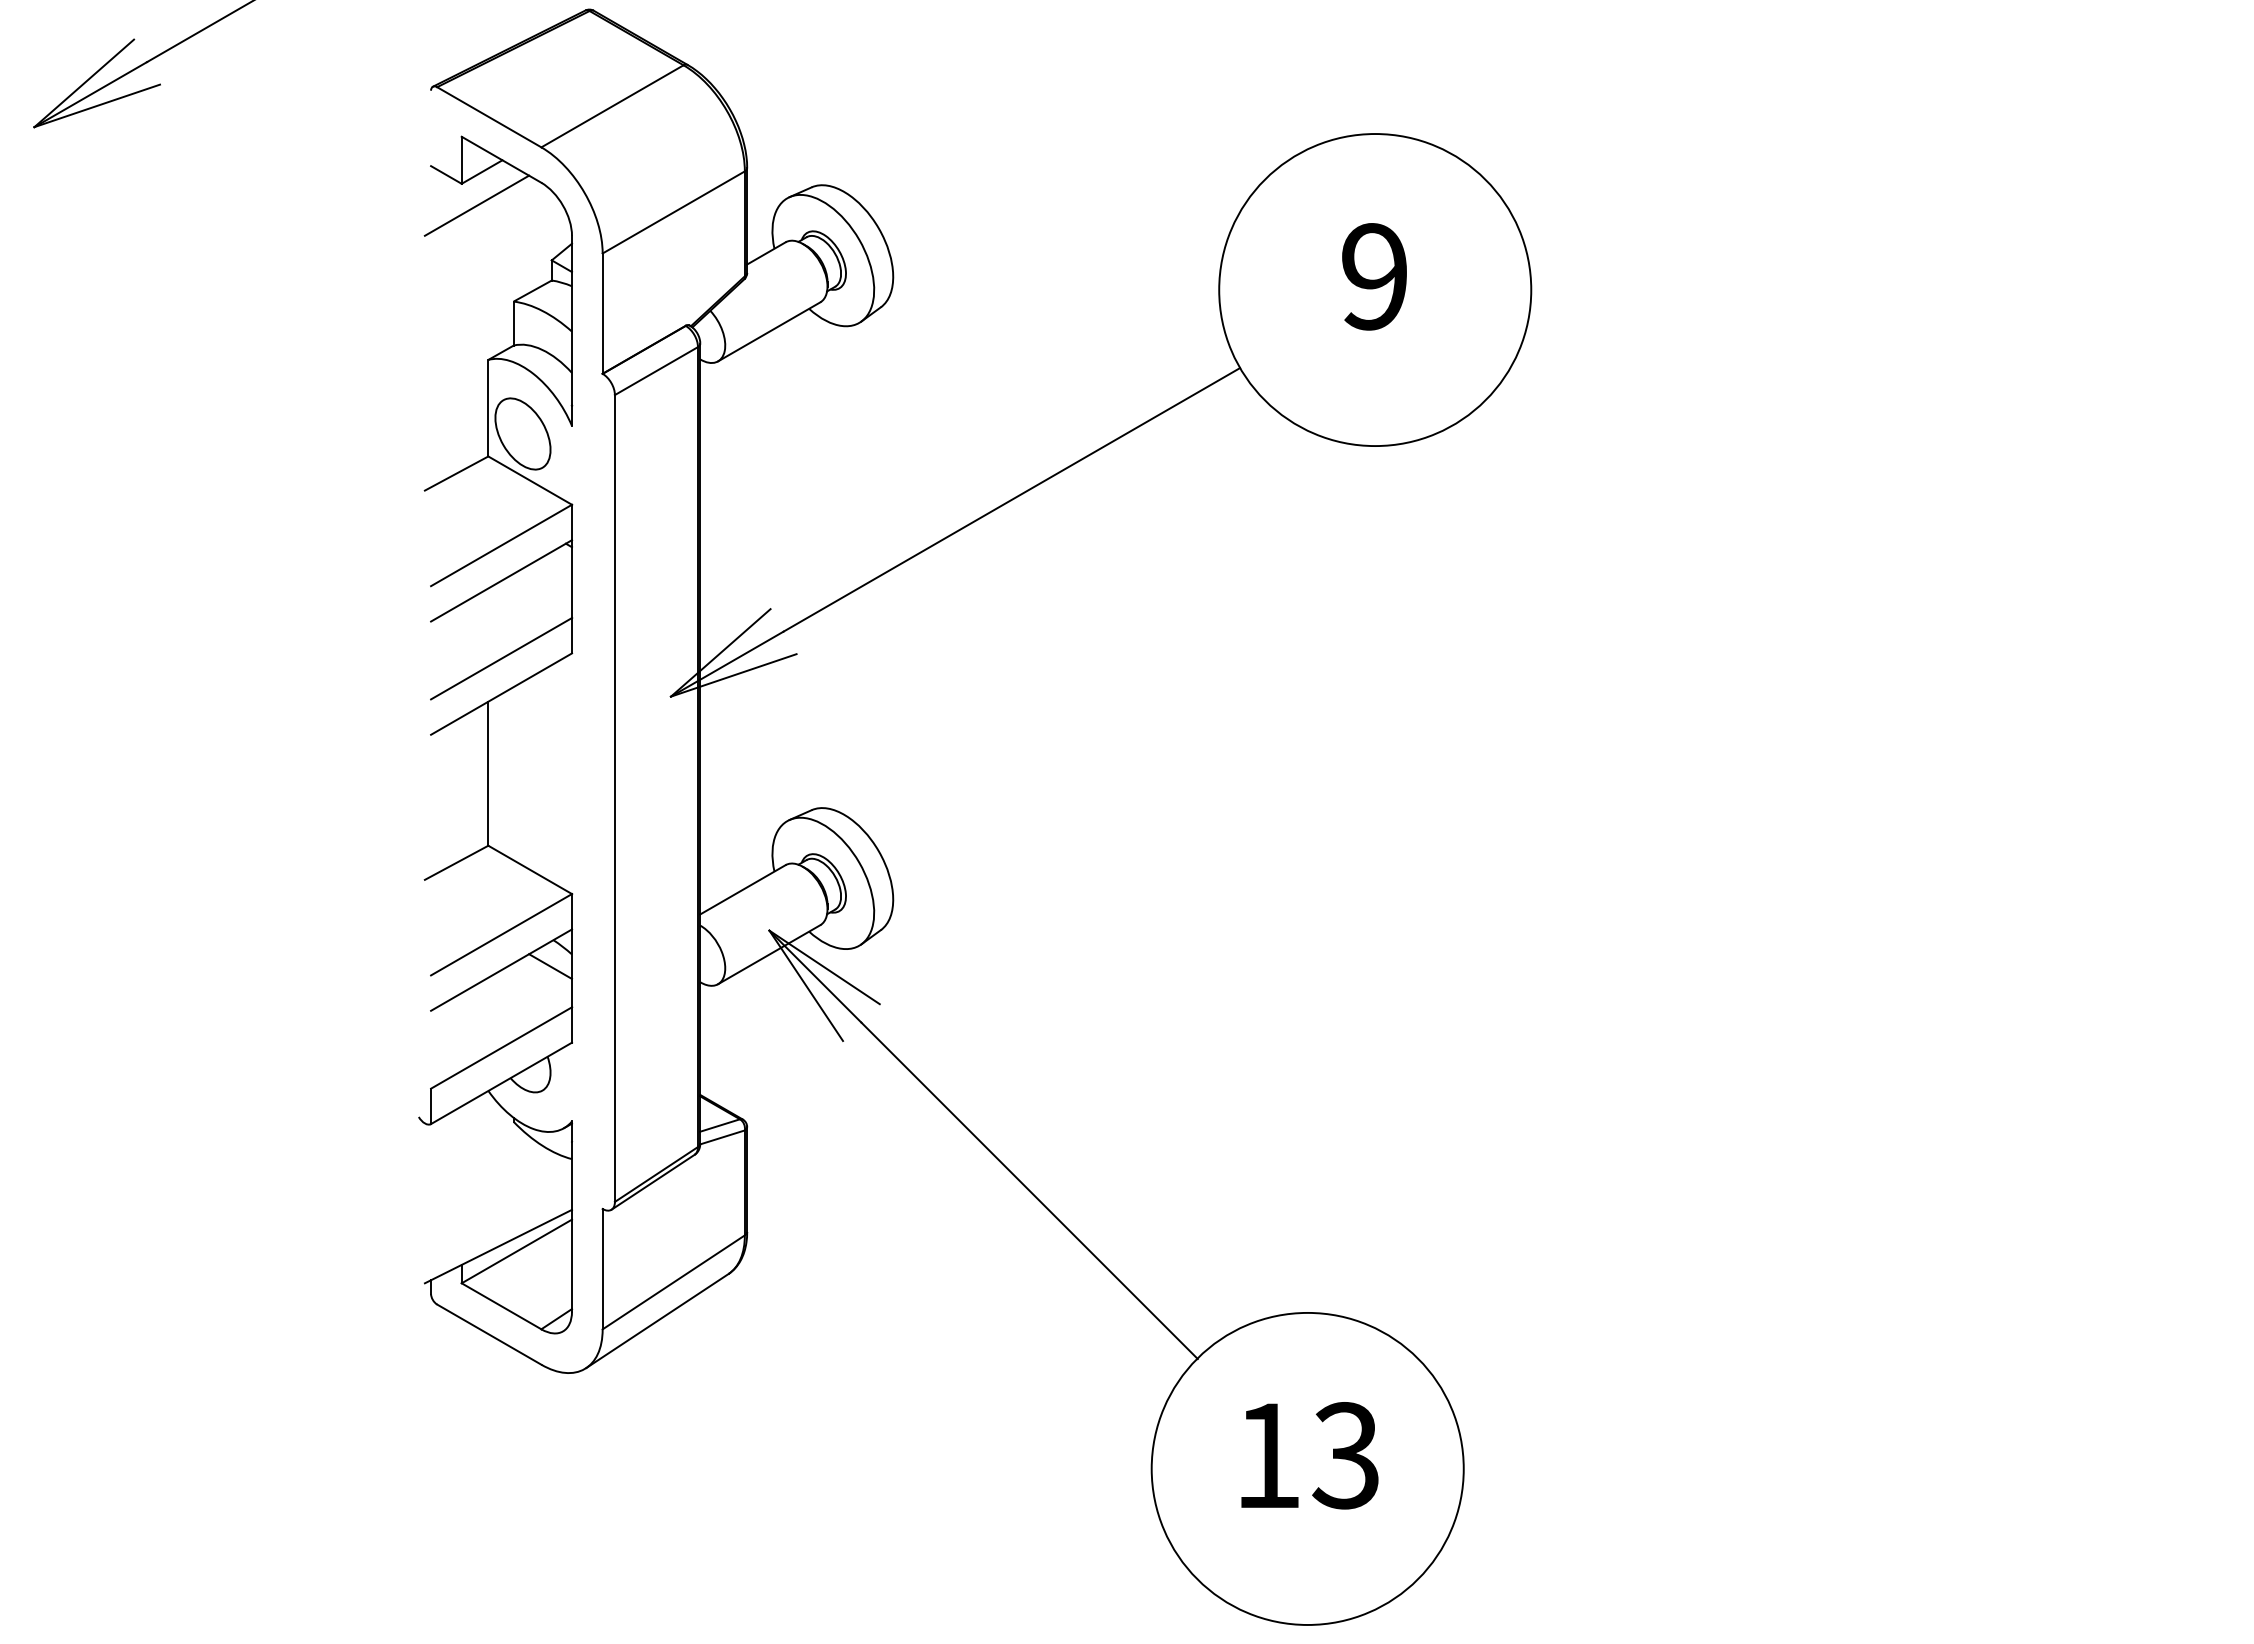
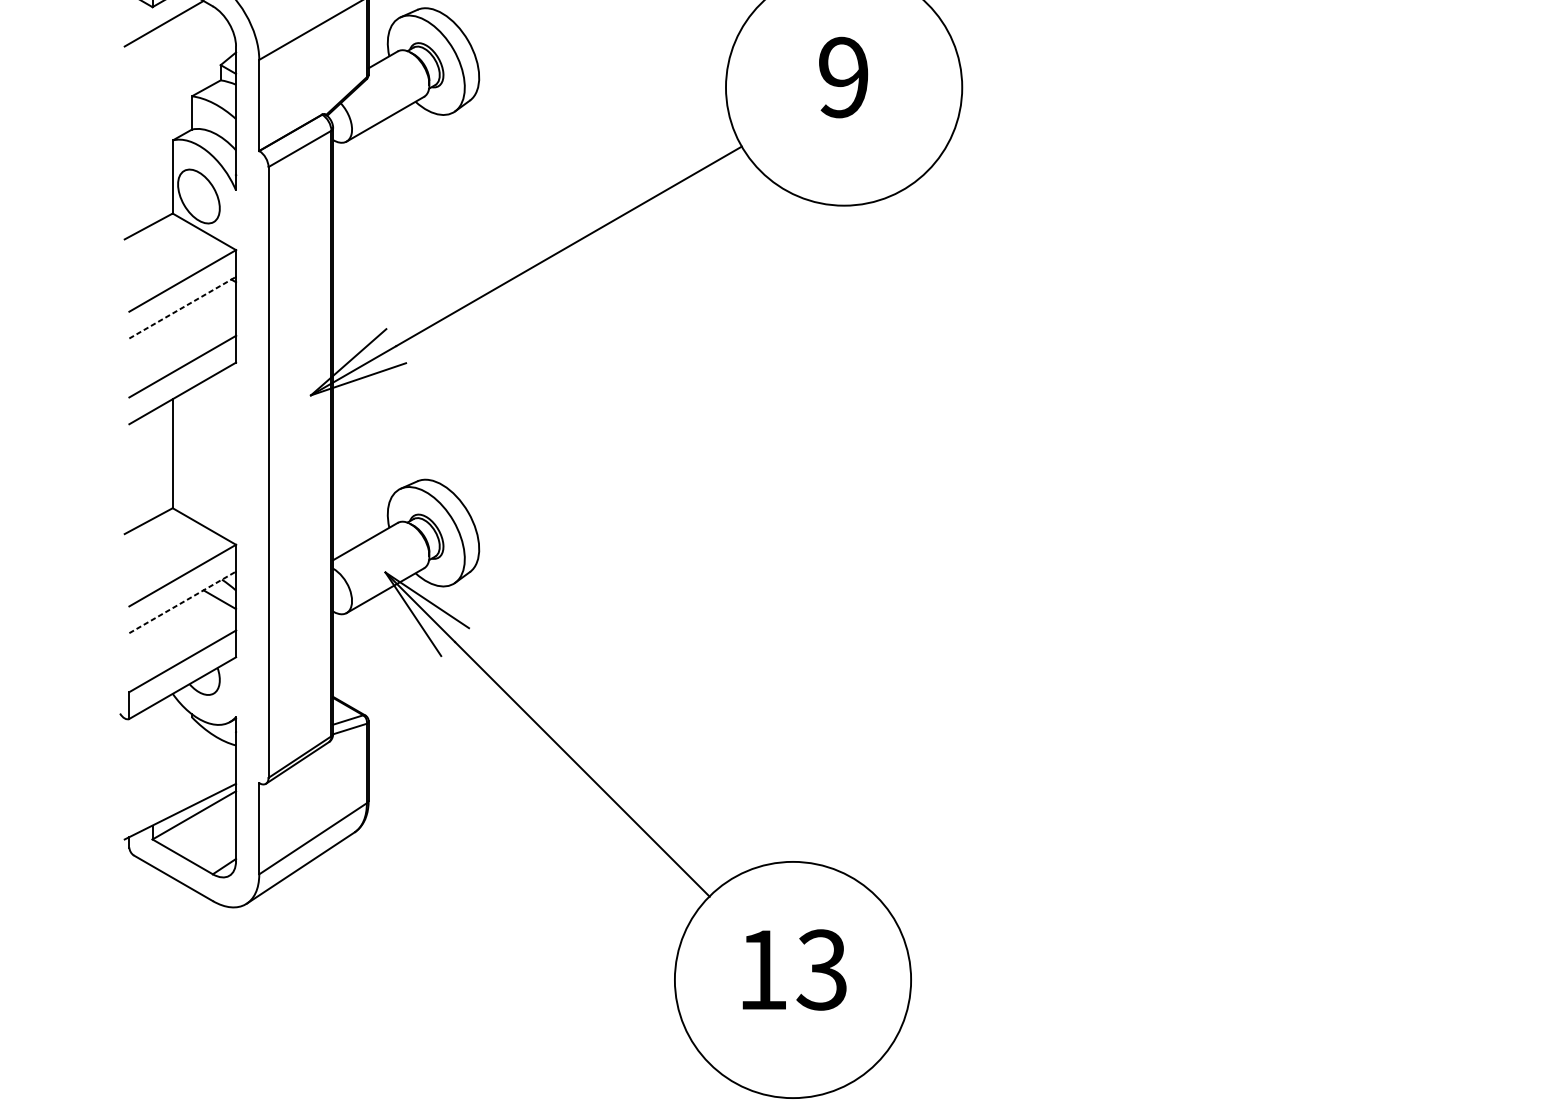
line: (501, 580) -> (182, 307), solid -> dashed
line: (501, 969) -> (182, 601), solid -> dashed

